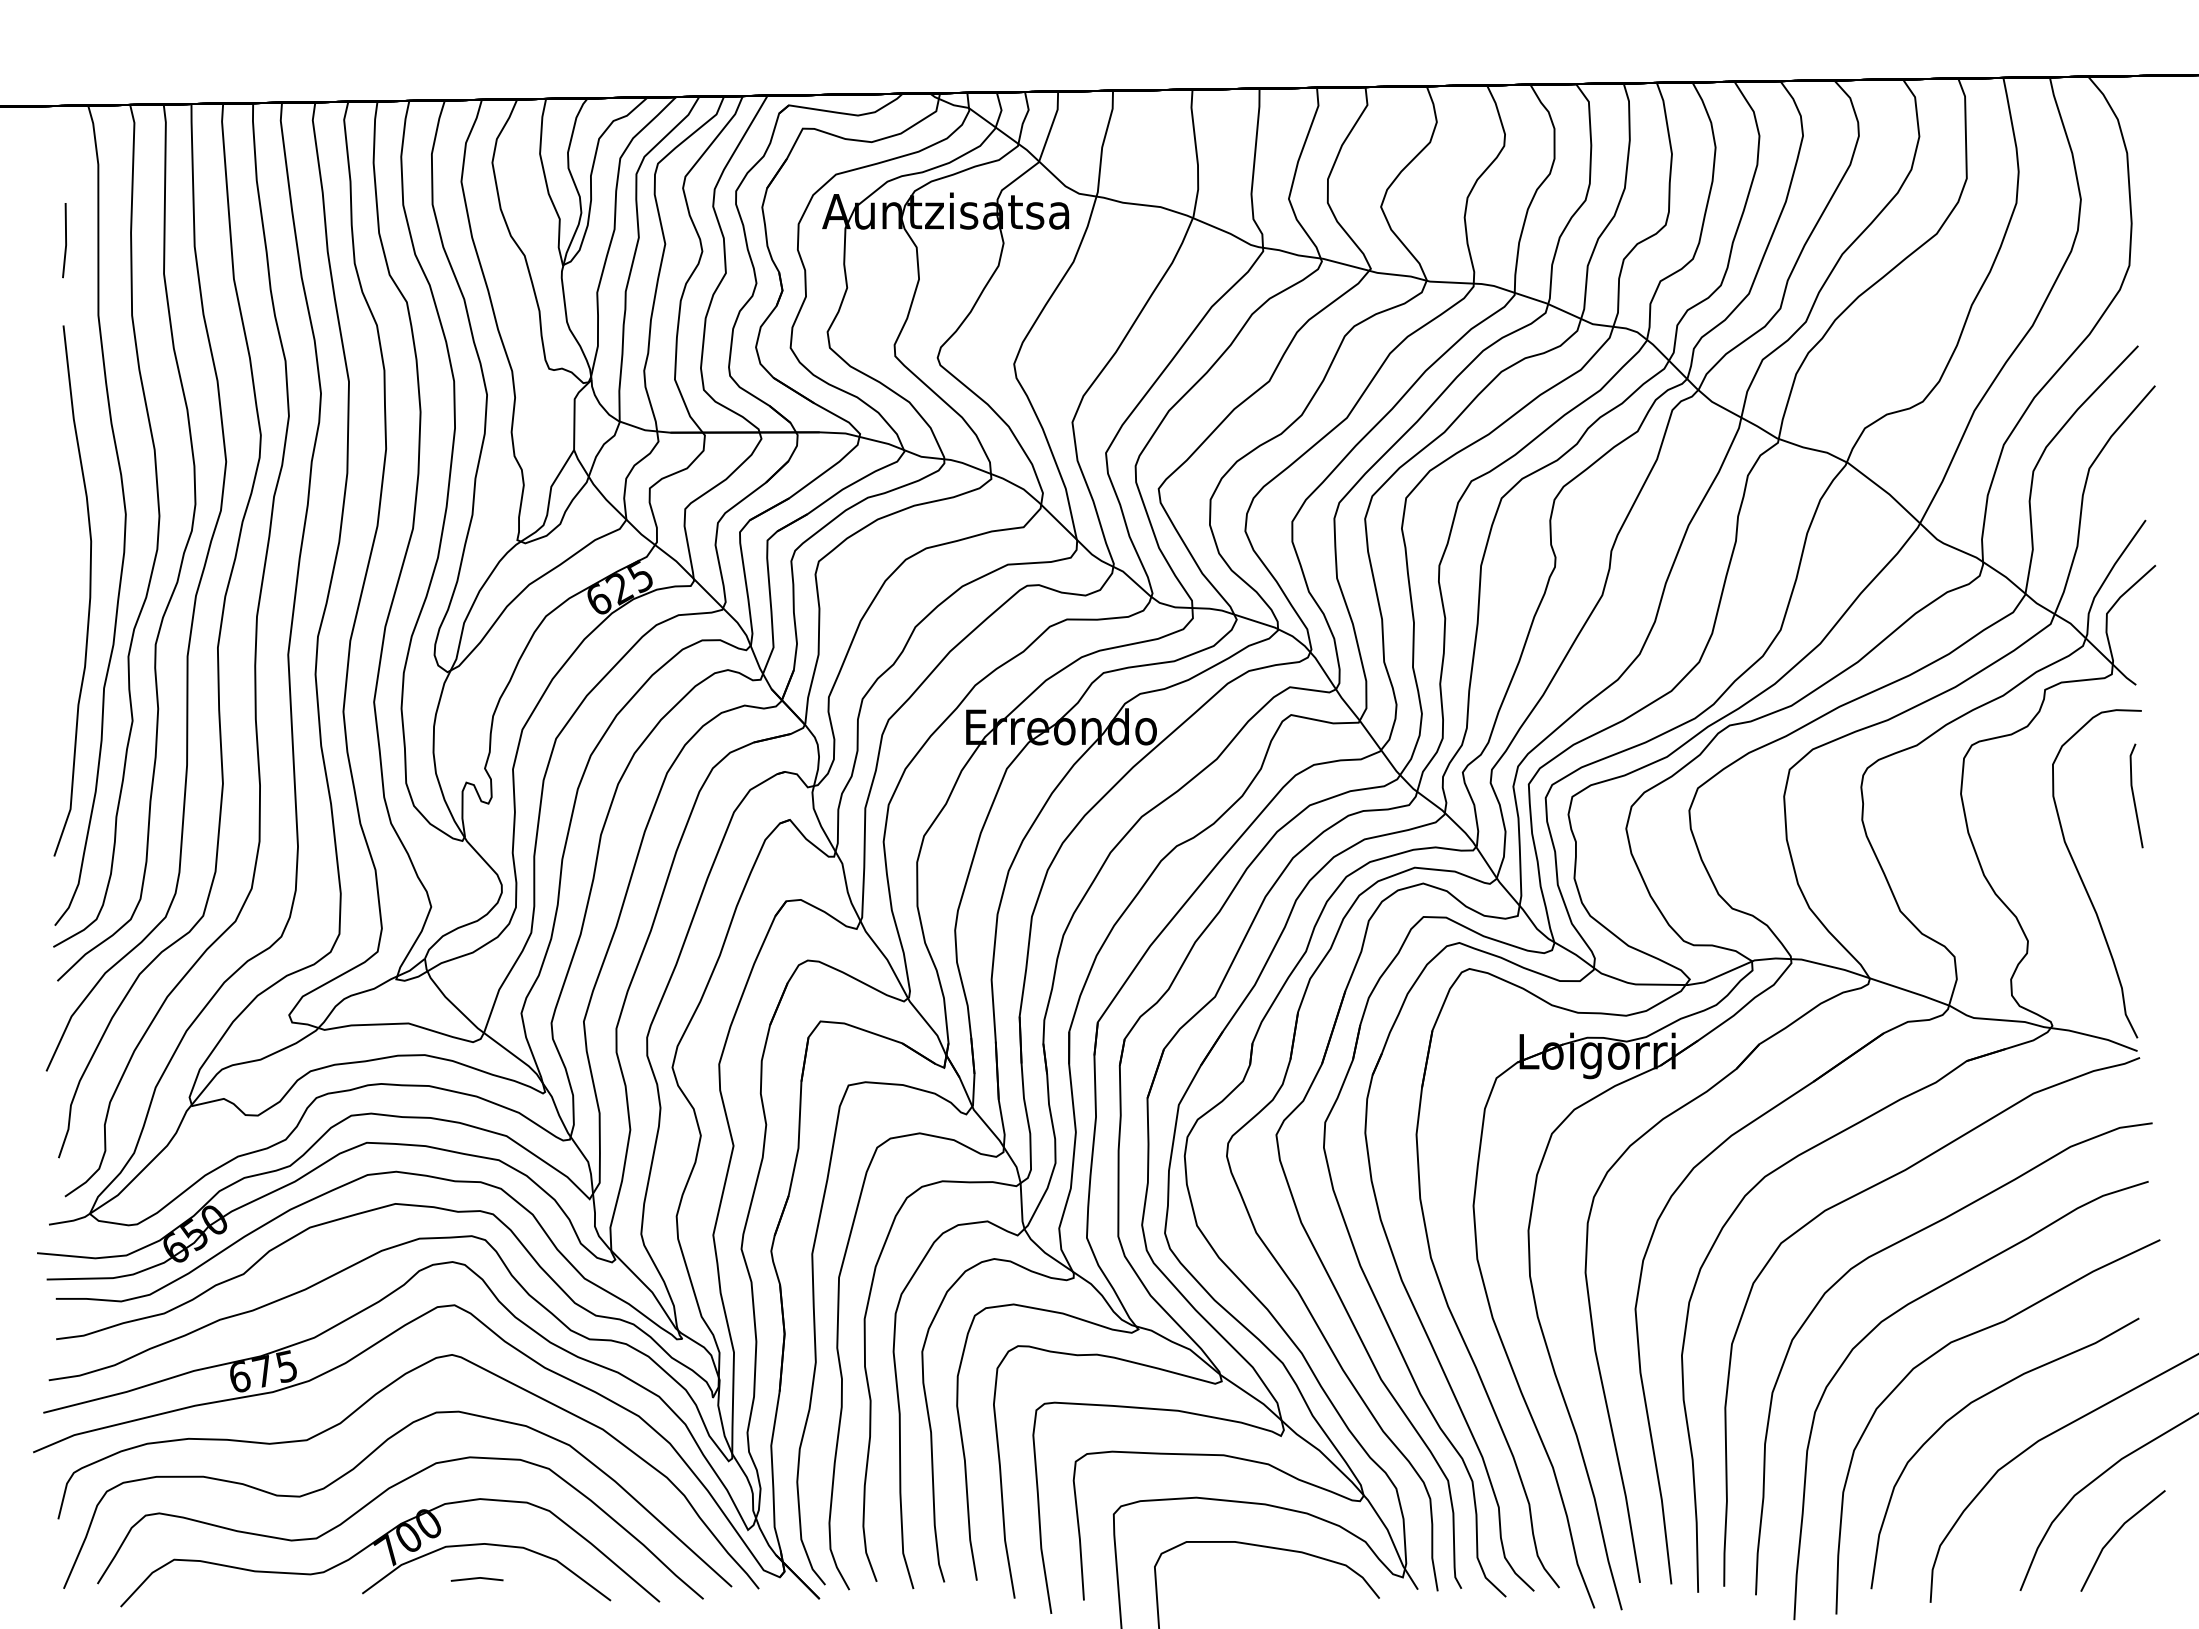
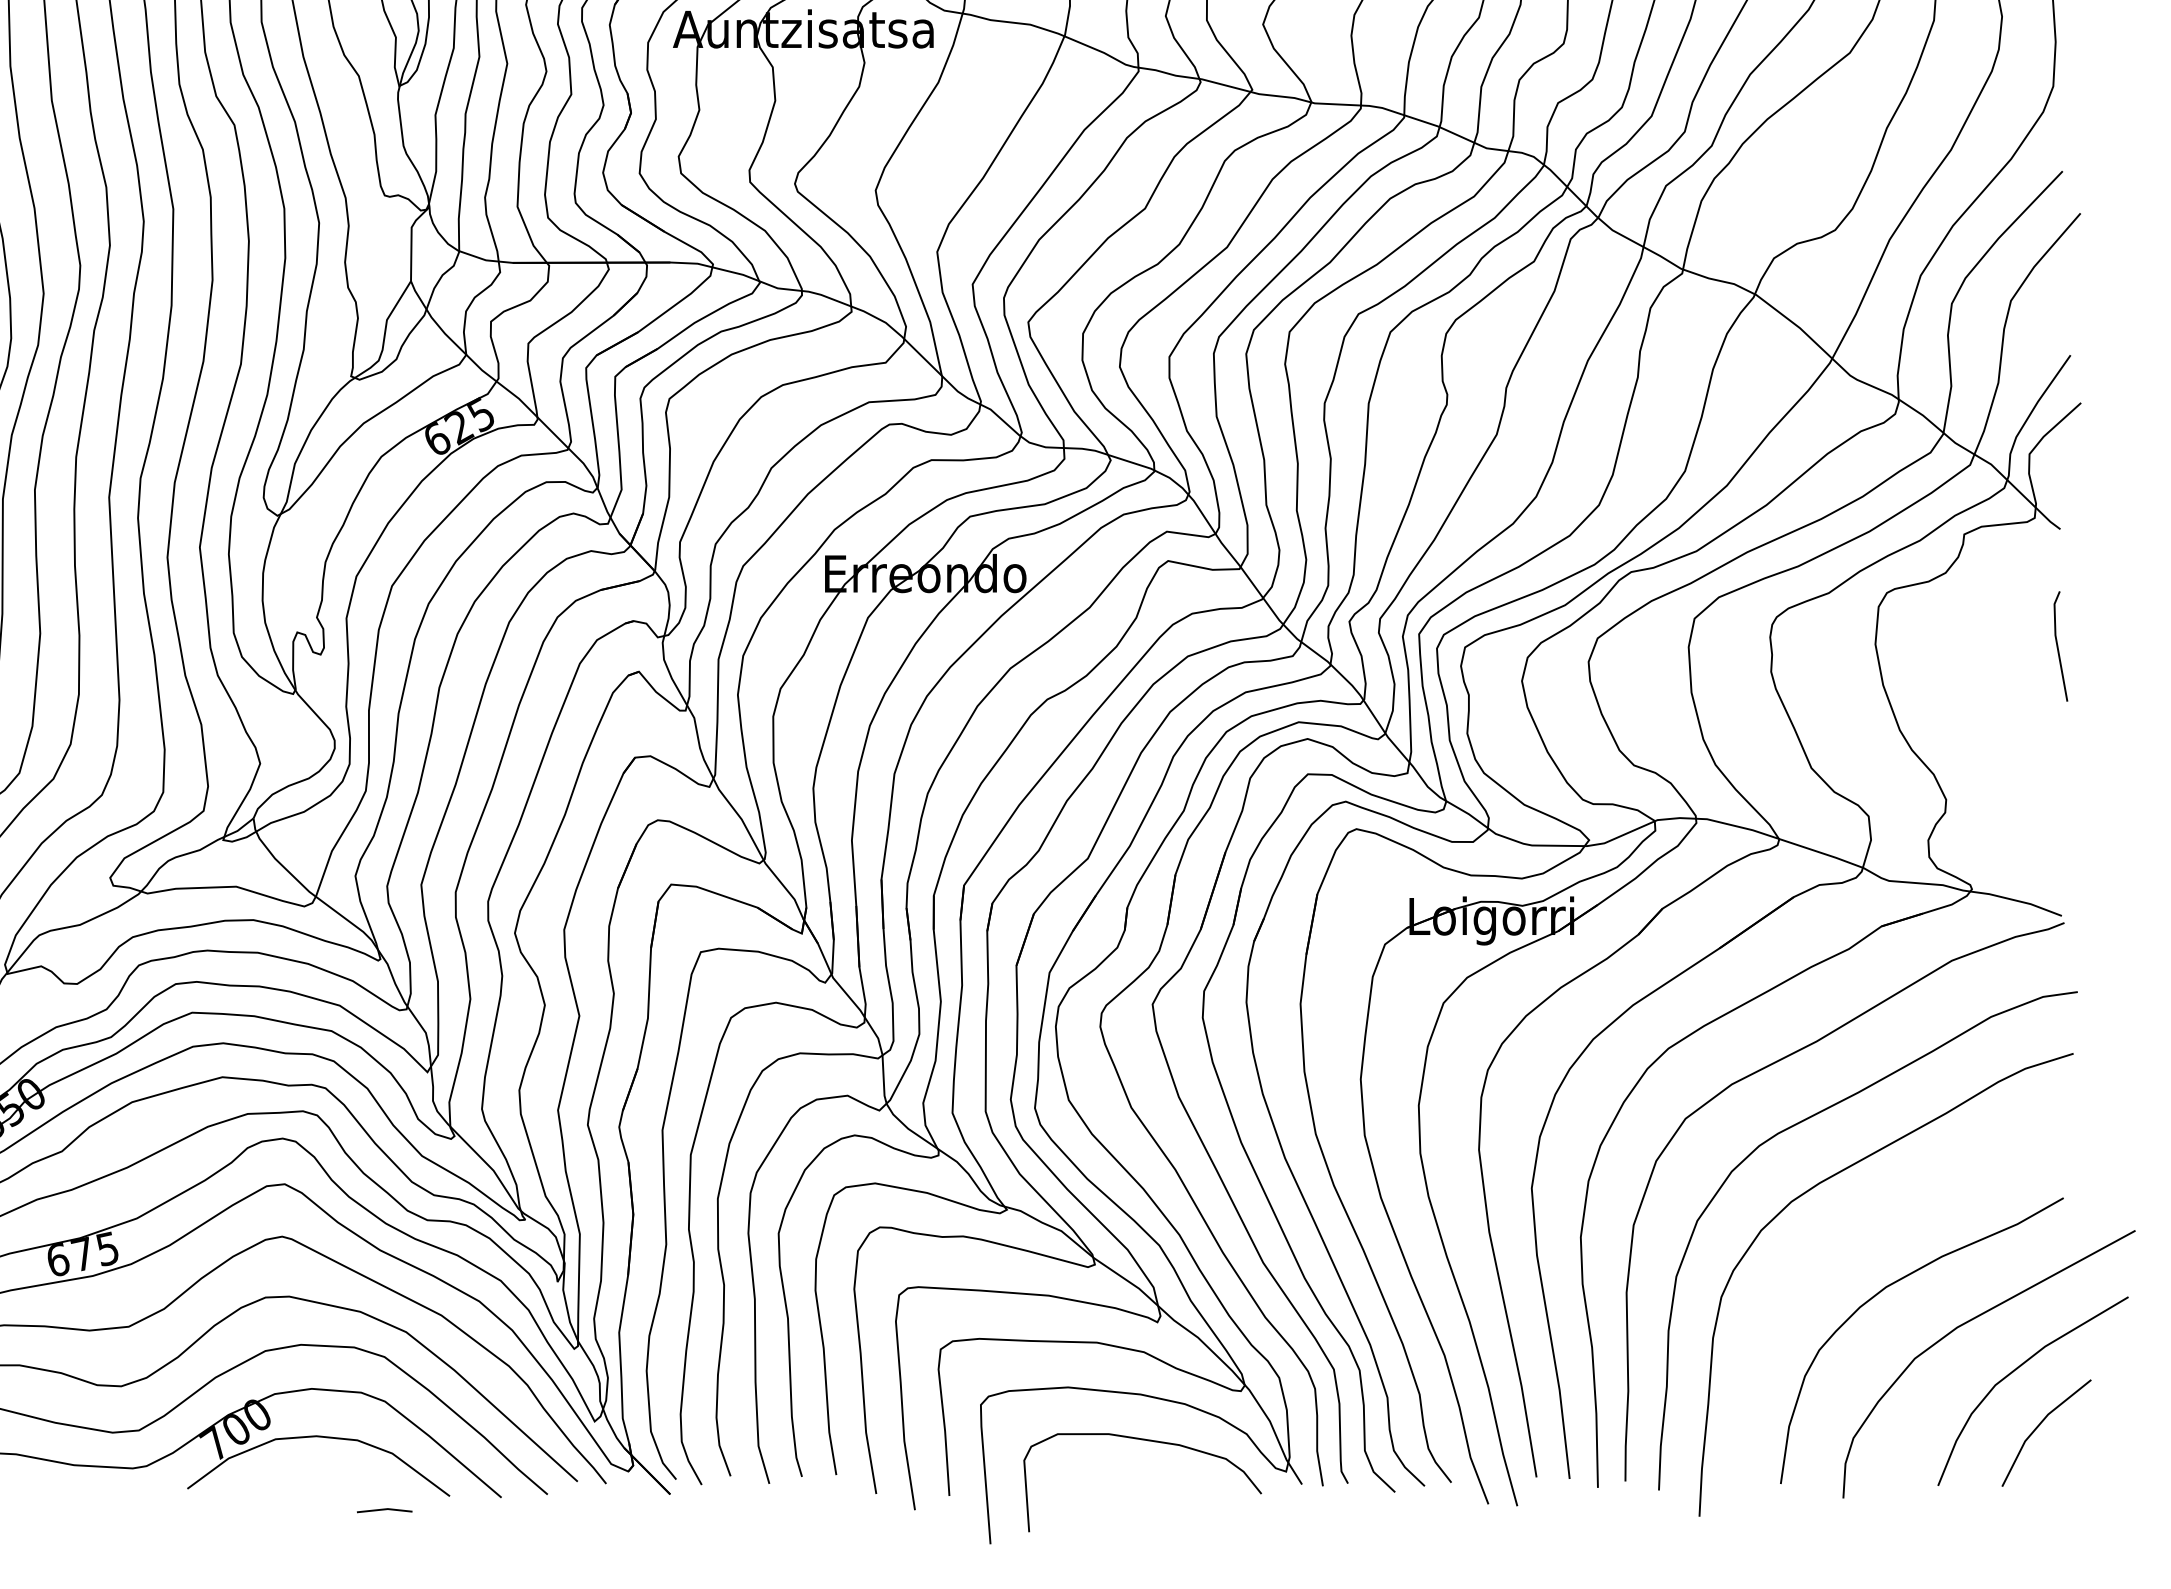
curve: (2082, 879) -> (2003, 734), removed
part: (1964, 1338) -> (1879, 1219), removed
line: (476, 1579) -> (384, 1510), moved

